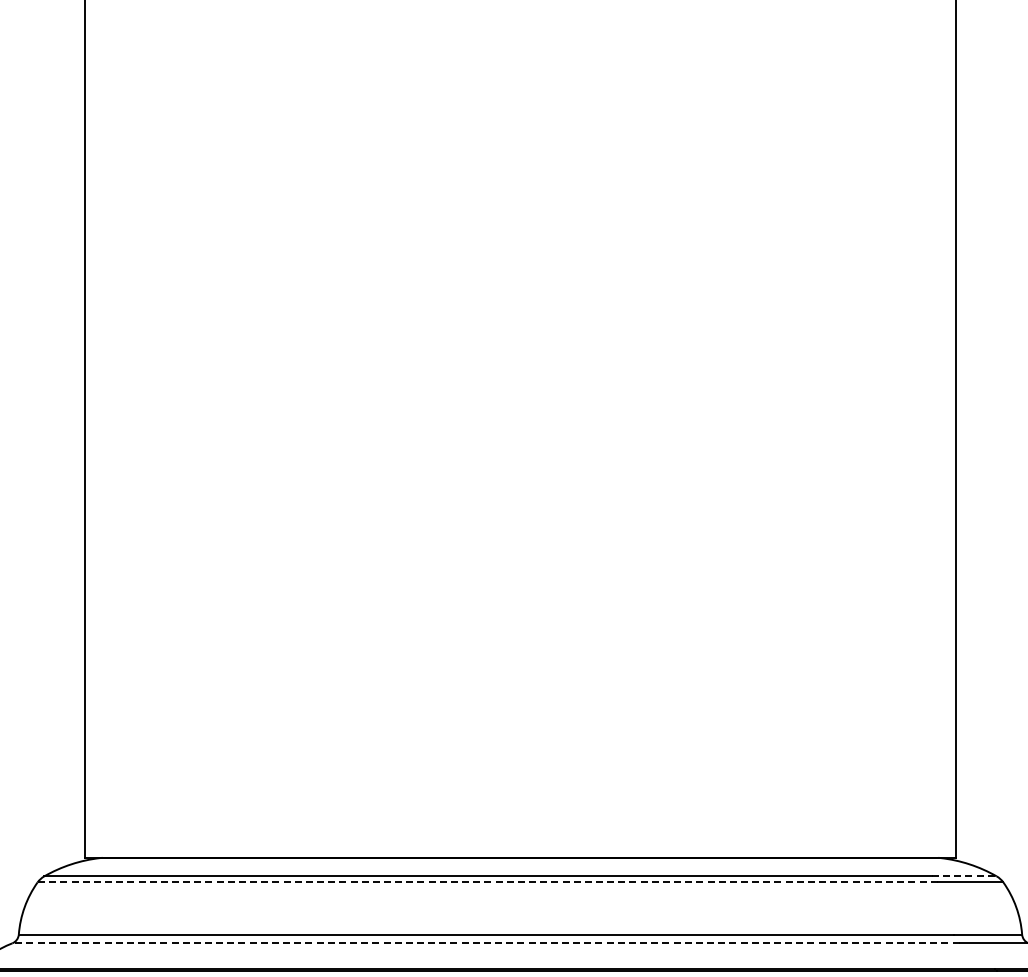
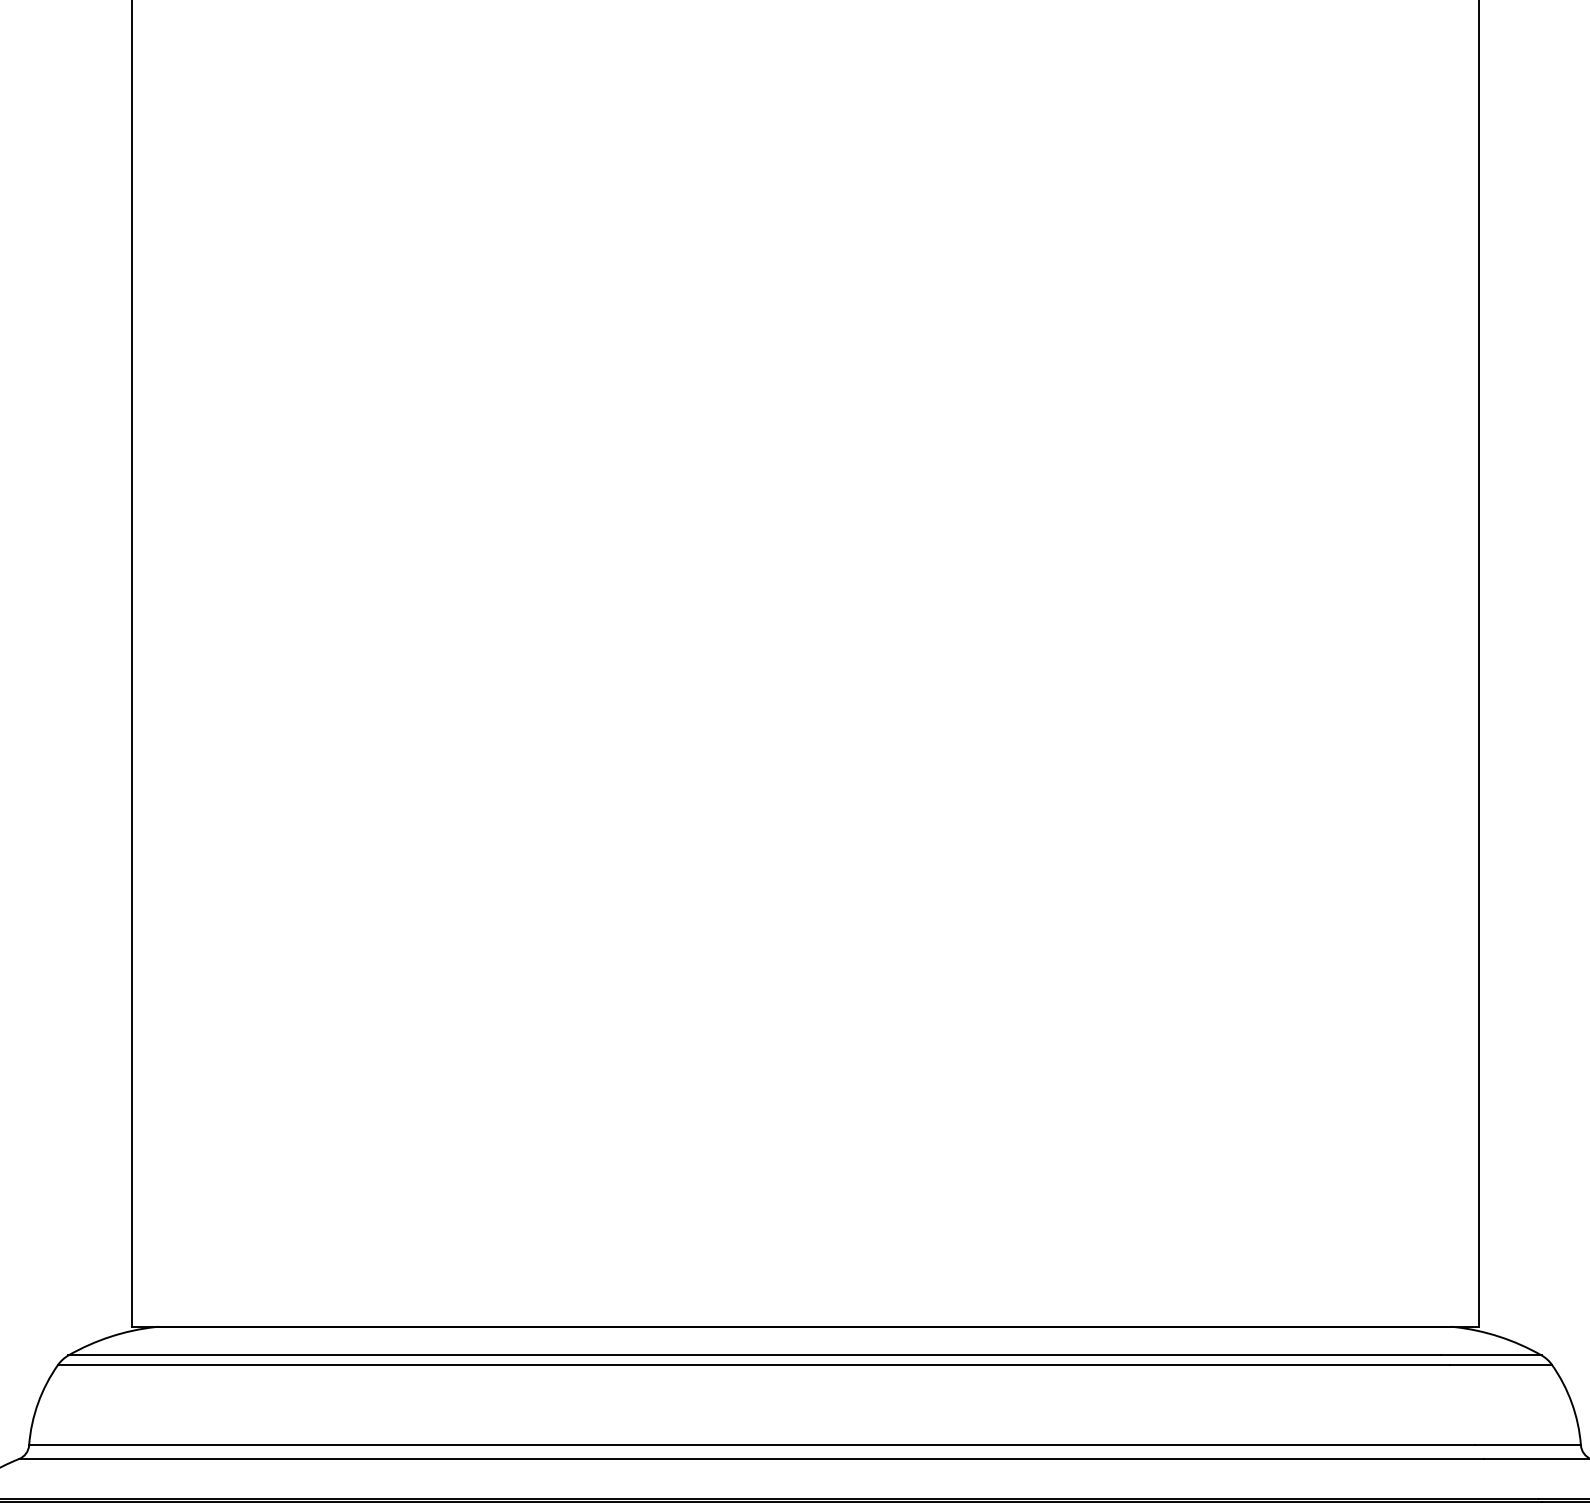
line: (964, 876) -> (1491, 1355), dashed -> solid
line: (487, 882) -> (754, 1364), dashed -> solid
line: (485, 943) -> (750, 1459), dashed -> solid

